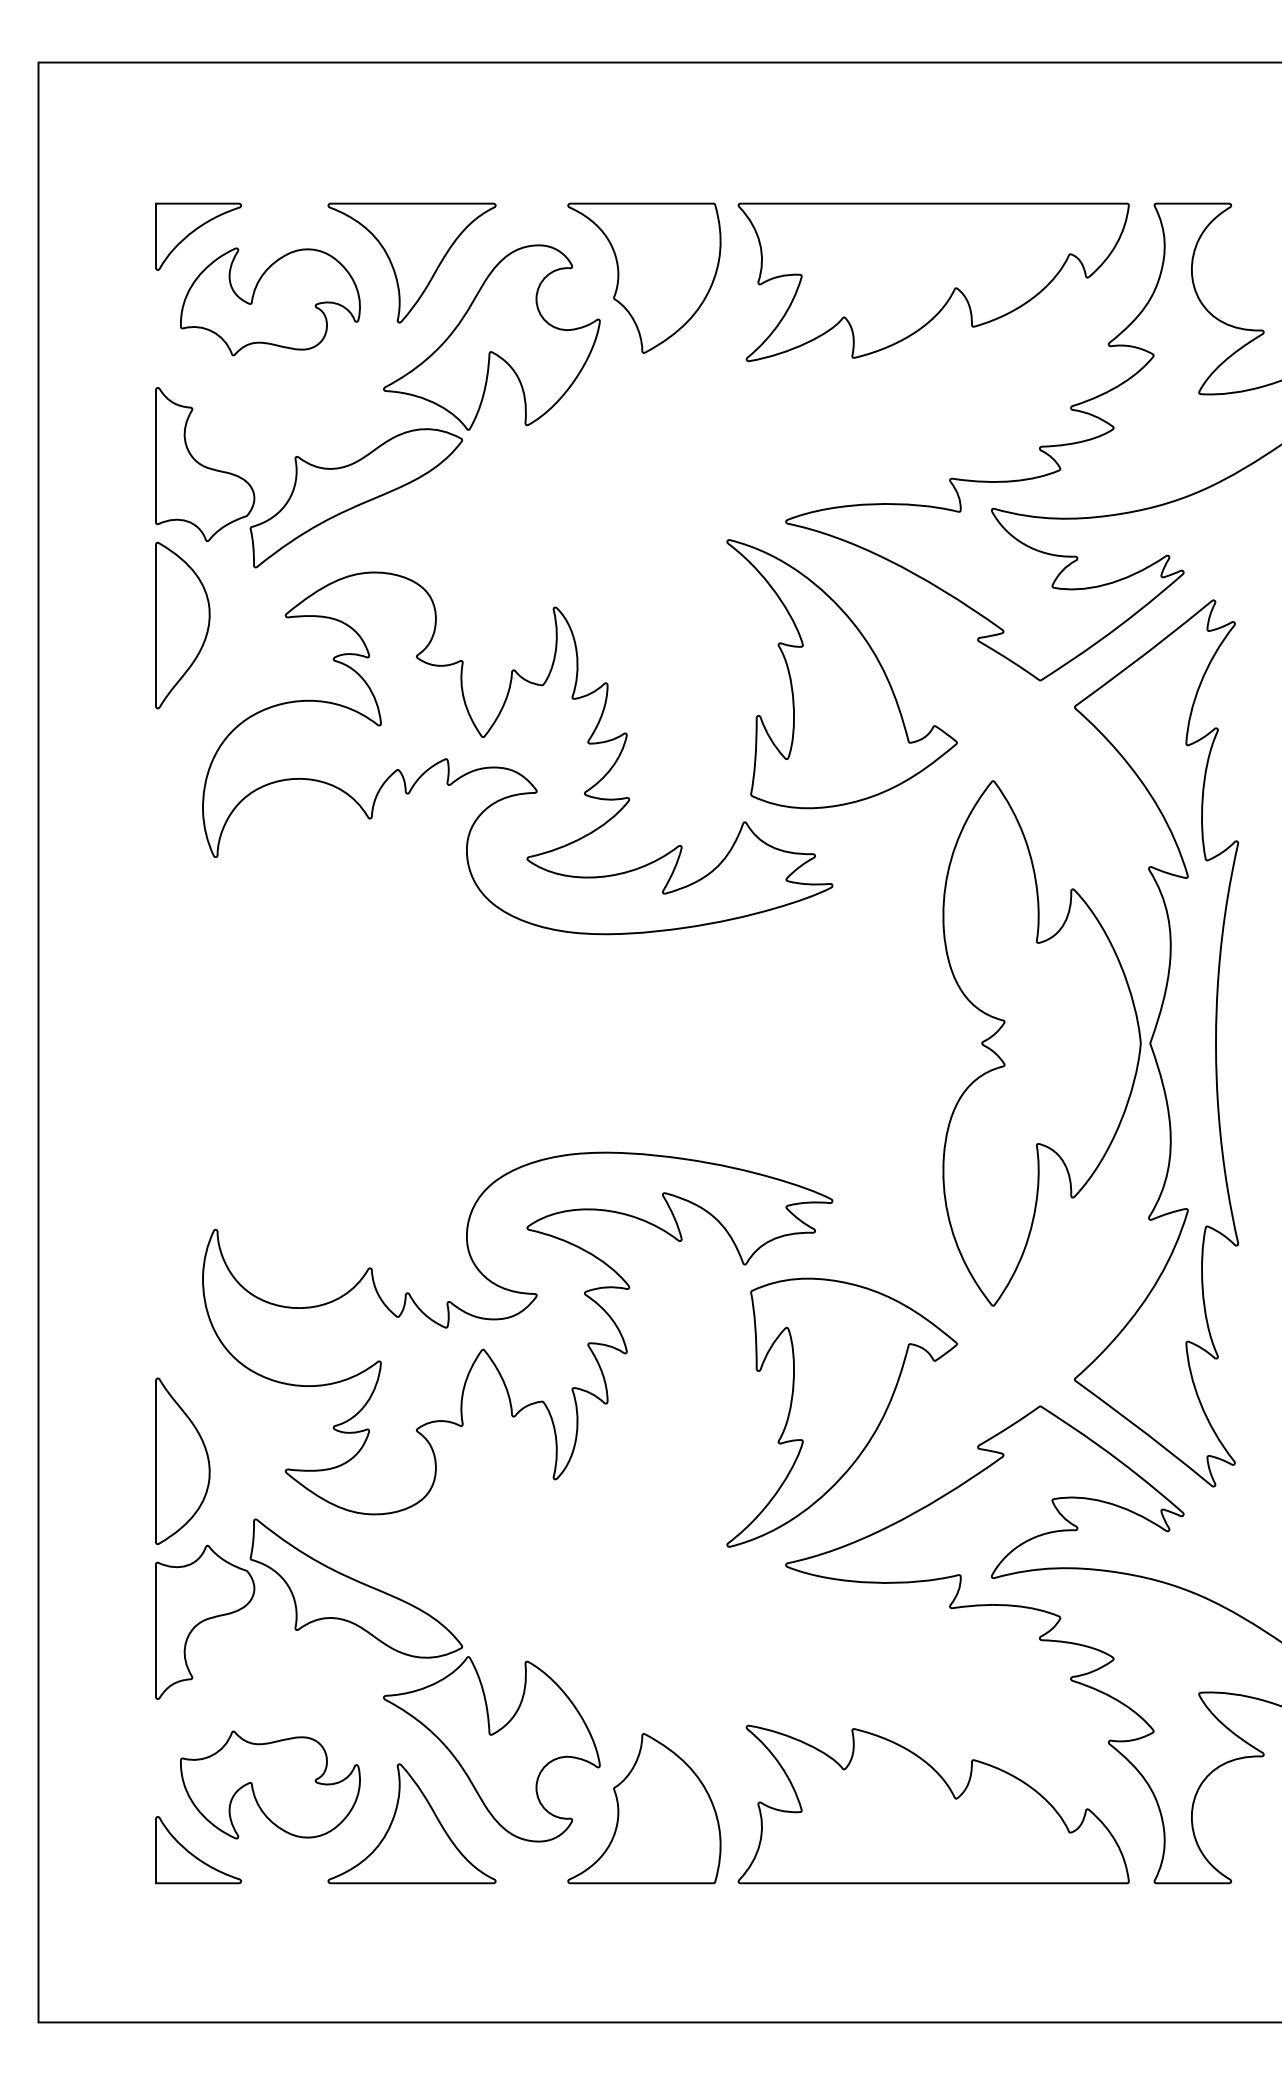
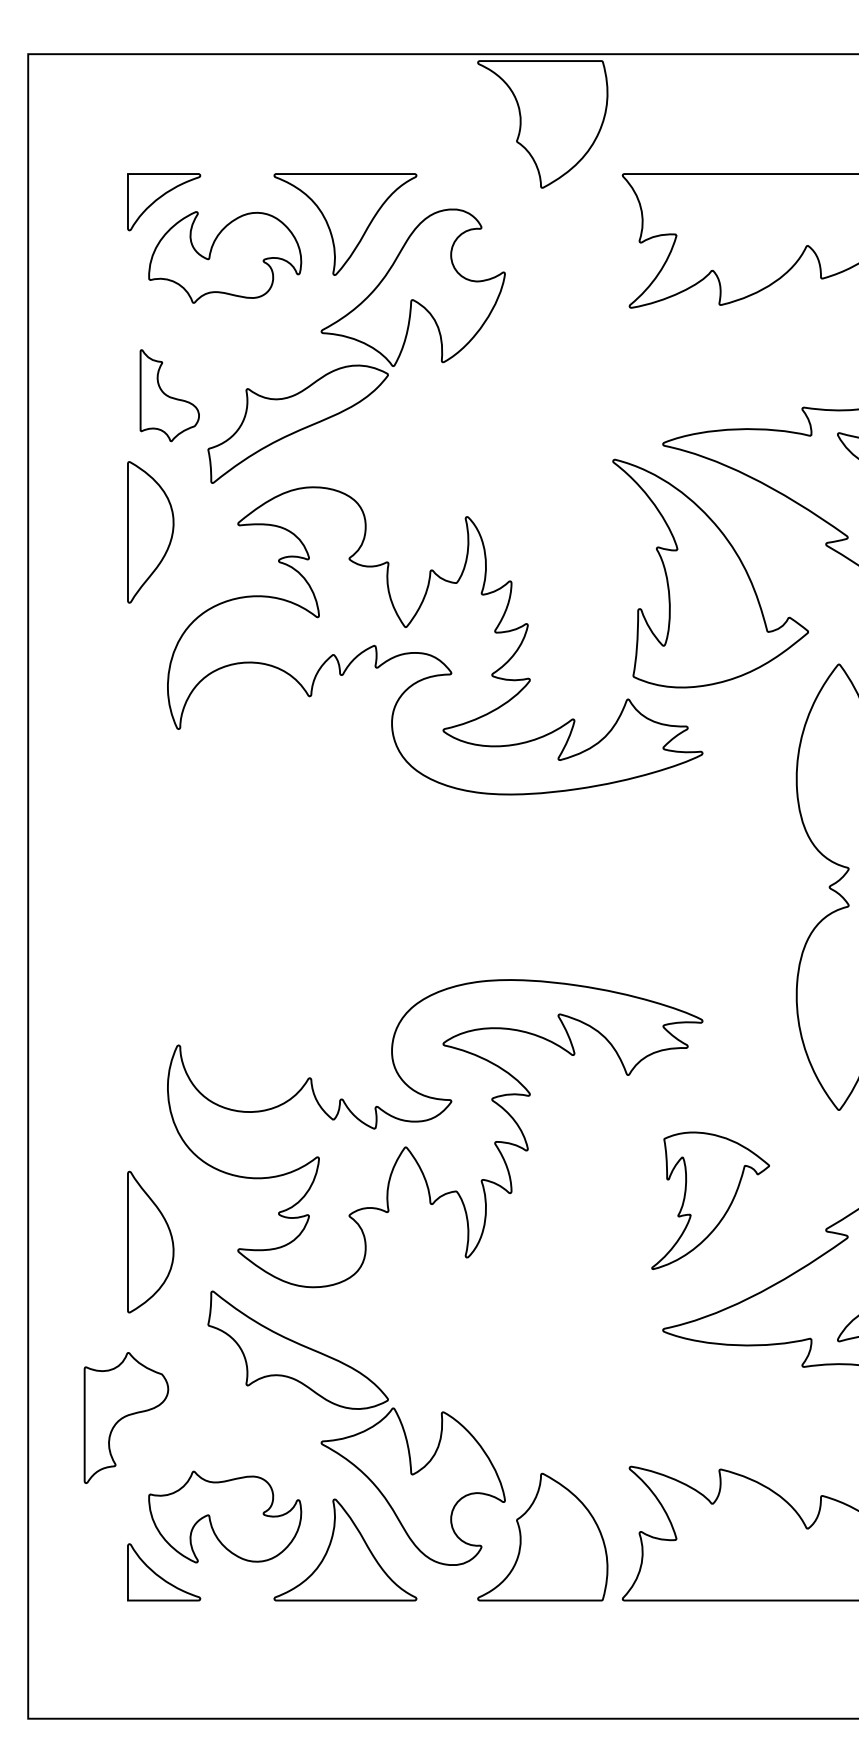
part: (644, 277) -> (542, 123), moved
part: (205, 464) -> (170, 395), size x0.7
part: (841, 1412) -> (710, 1200), size x0.6
part: (205, 1621) -> (126, 1417), moved

